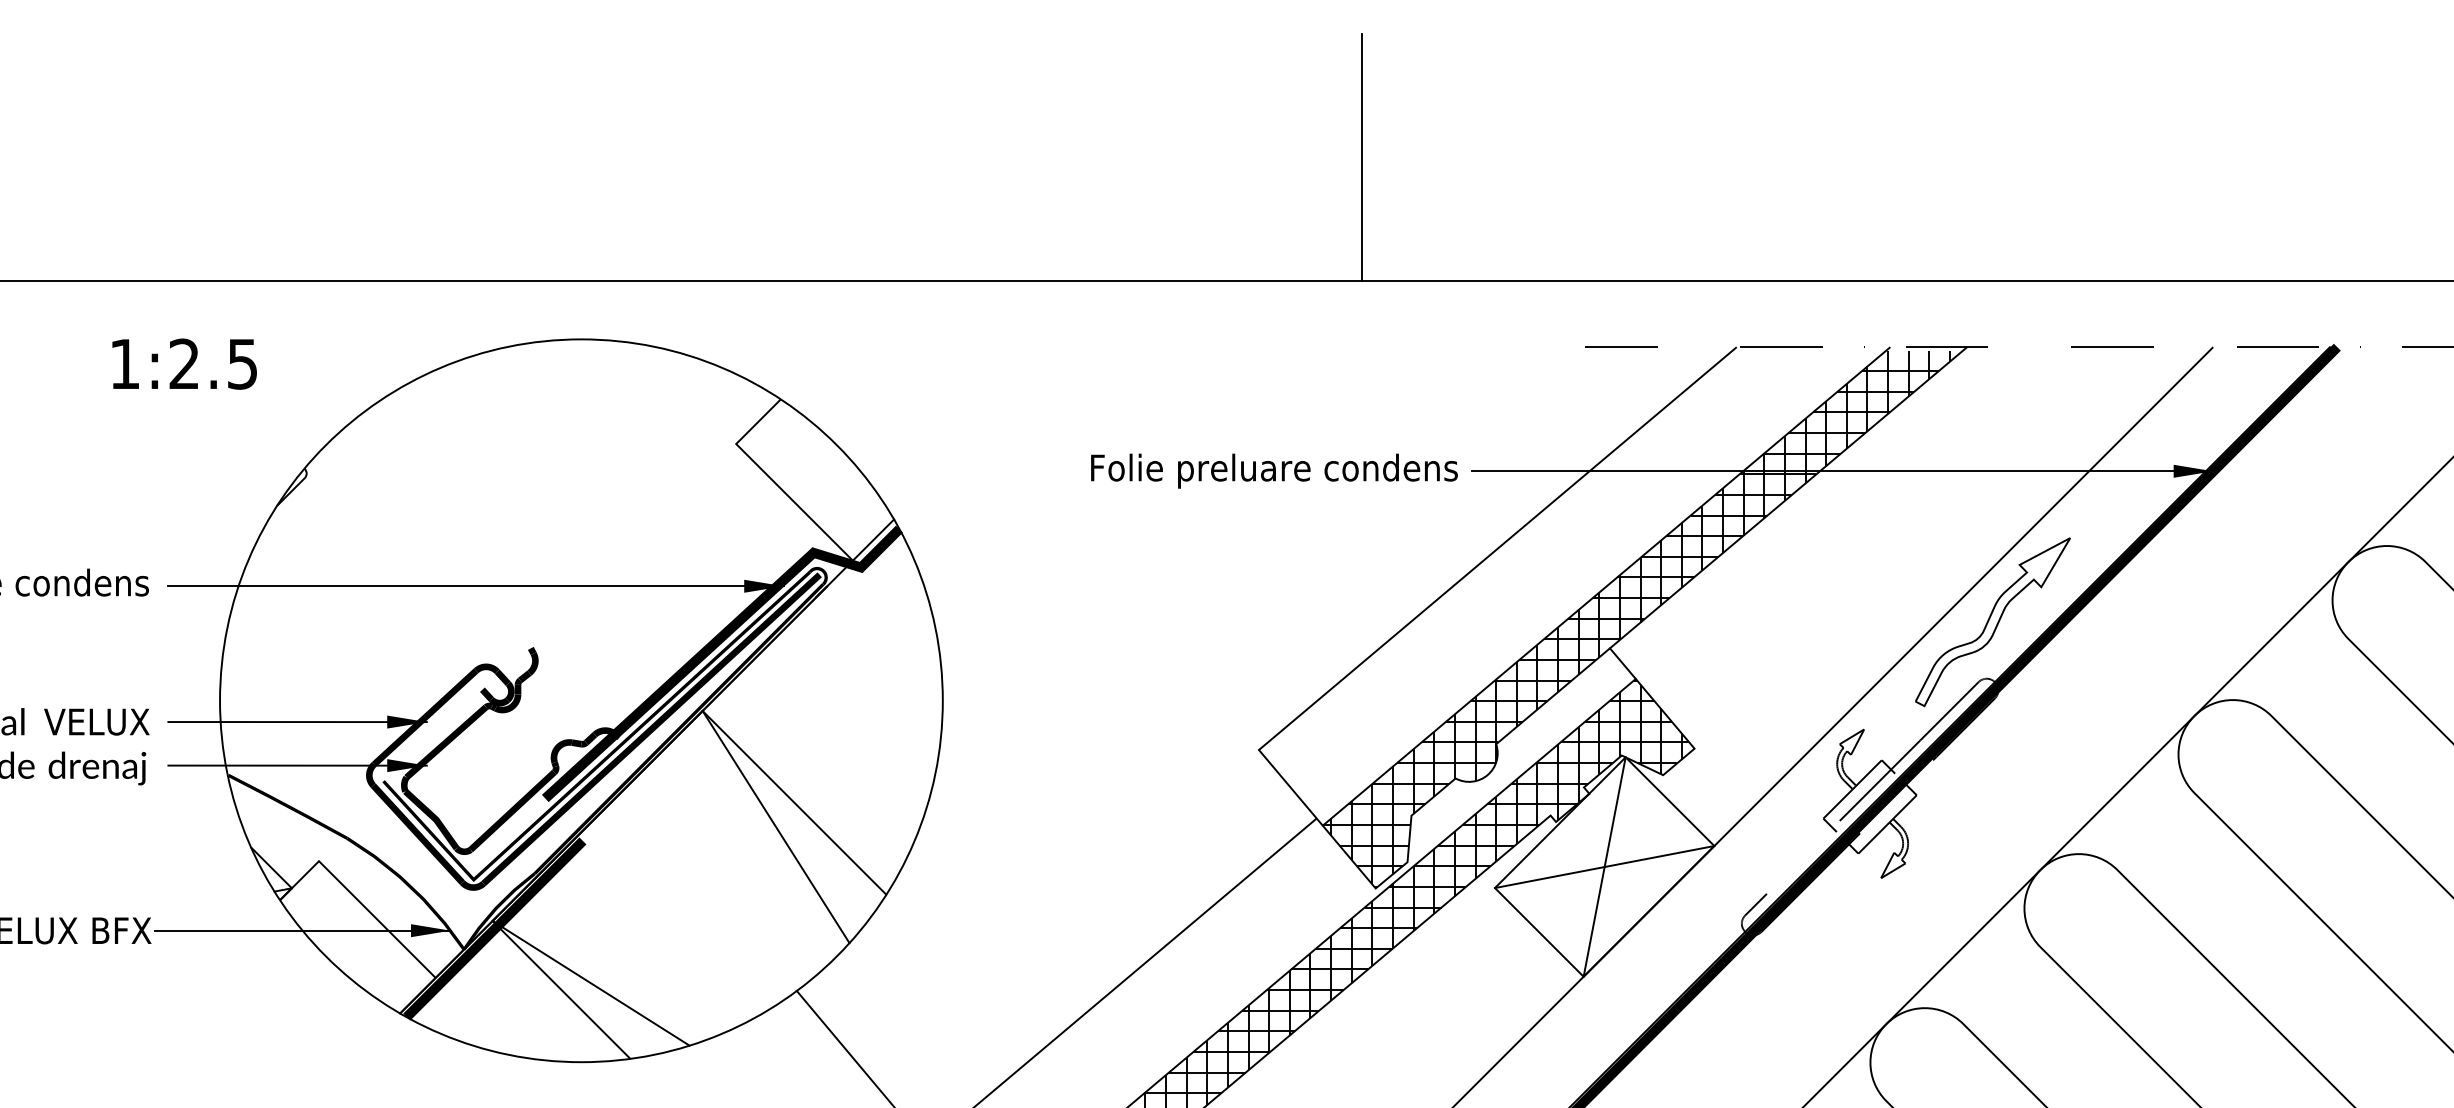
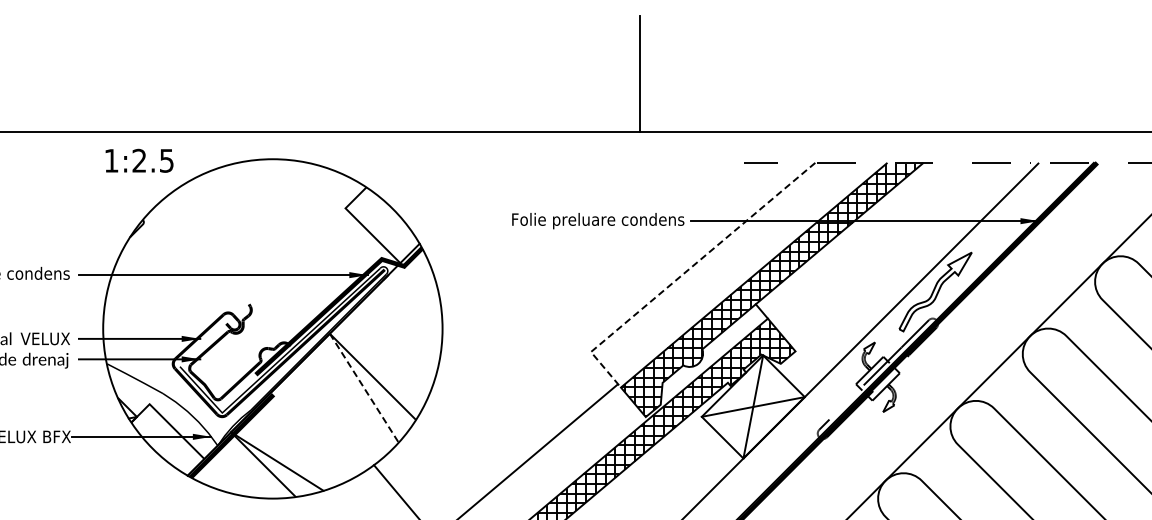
text: (184, 363) -> (139, 160), moved
line: (1458, 580) -> (684, 272), solid -> dashed
line: (776, 827) -> (364, 388), solid -> dashed

